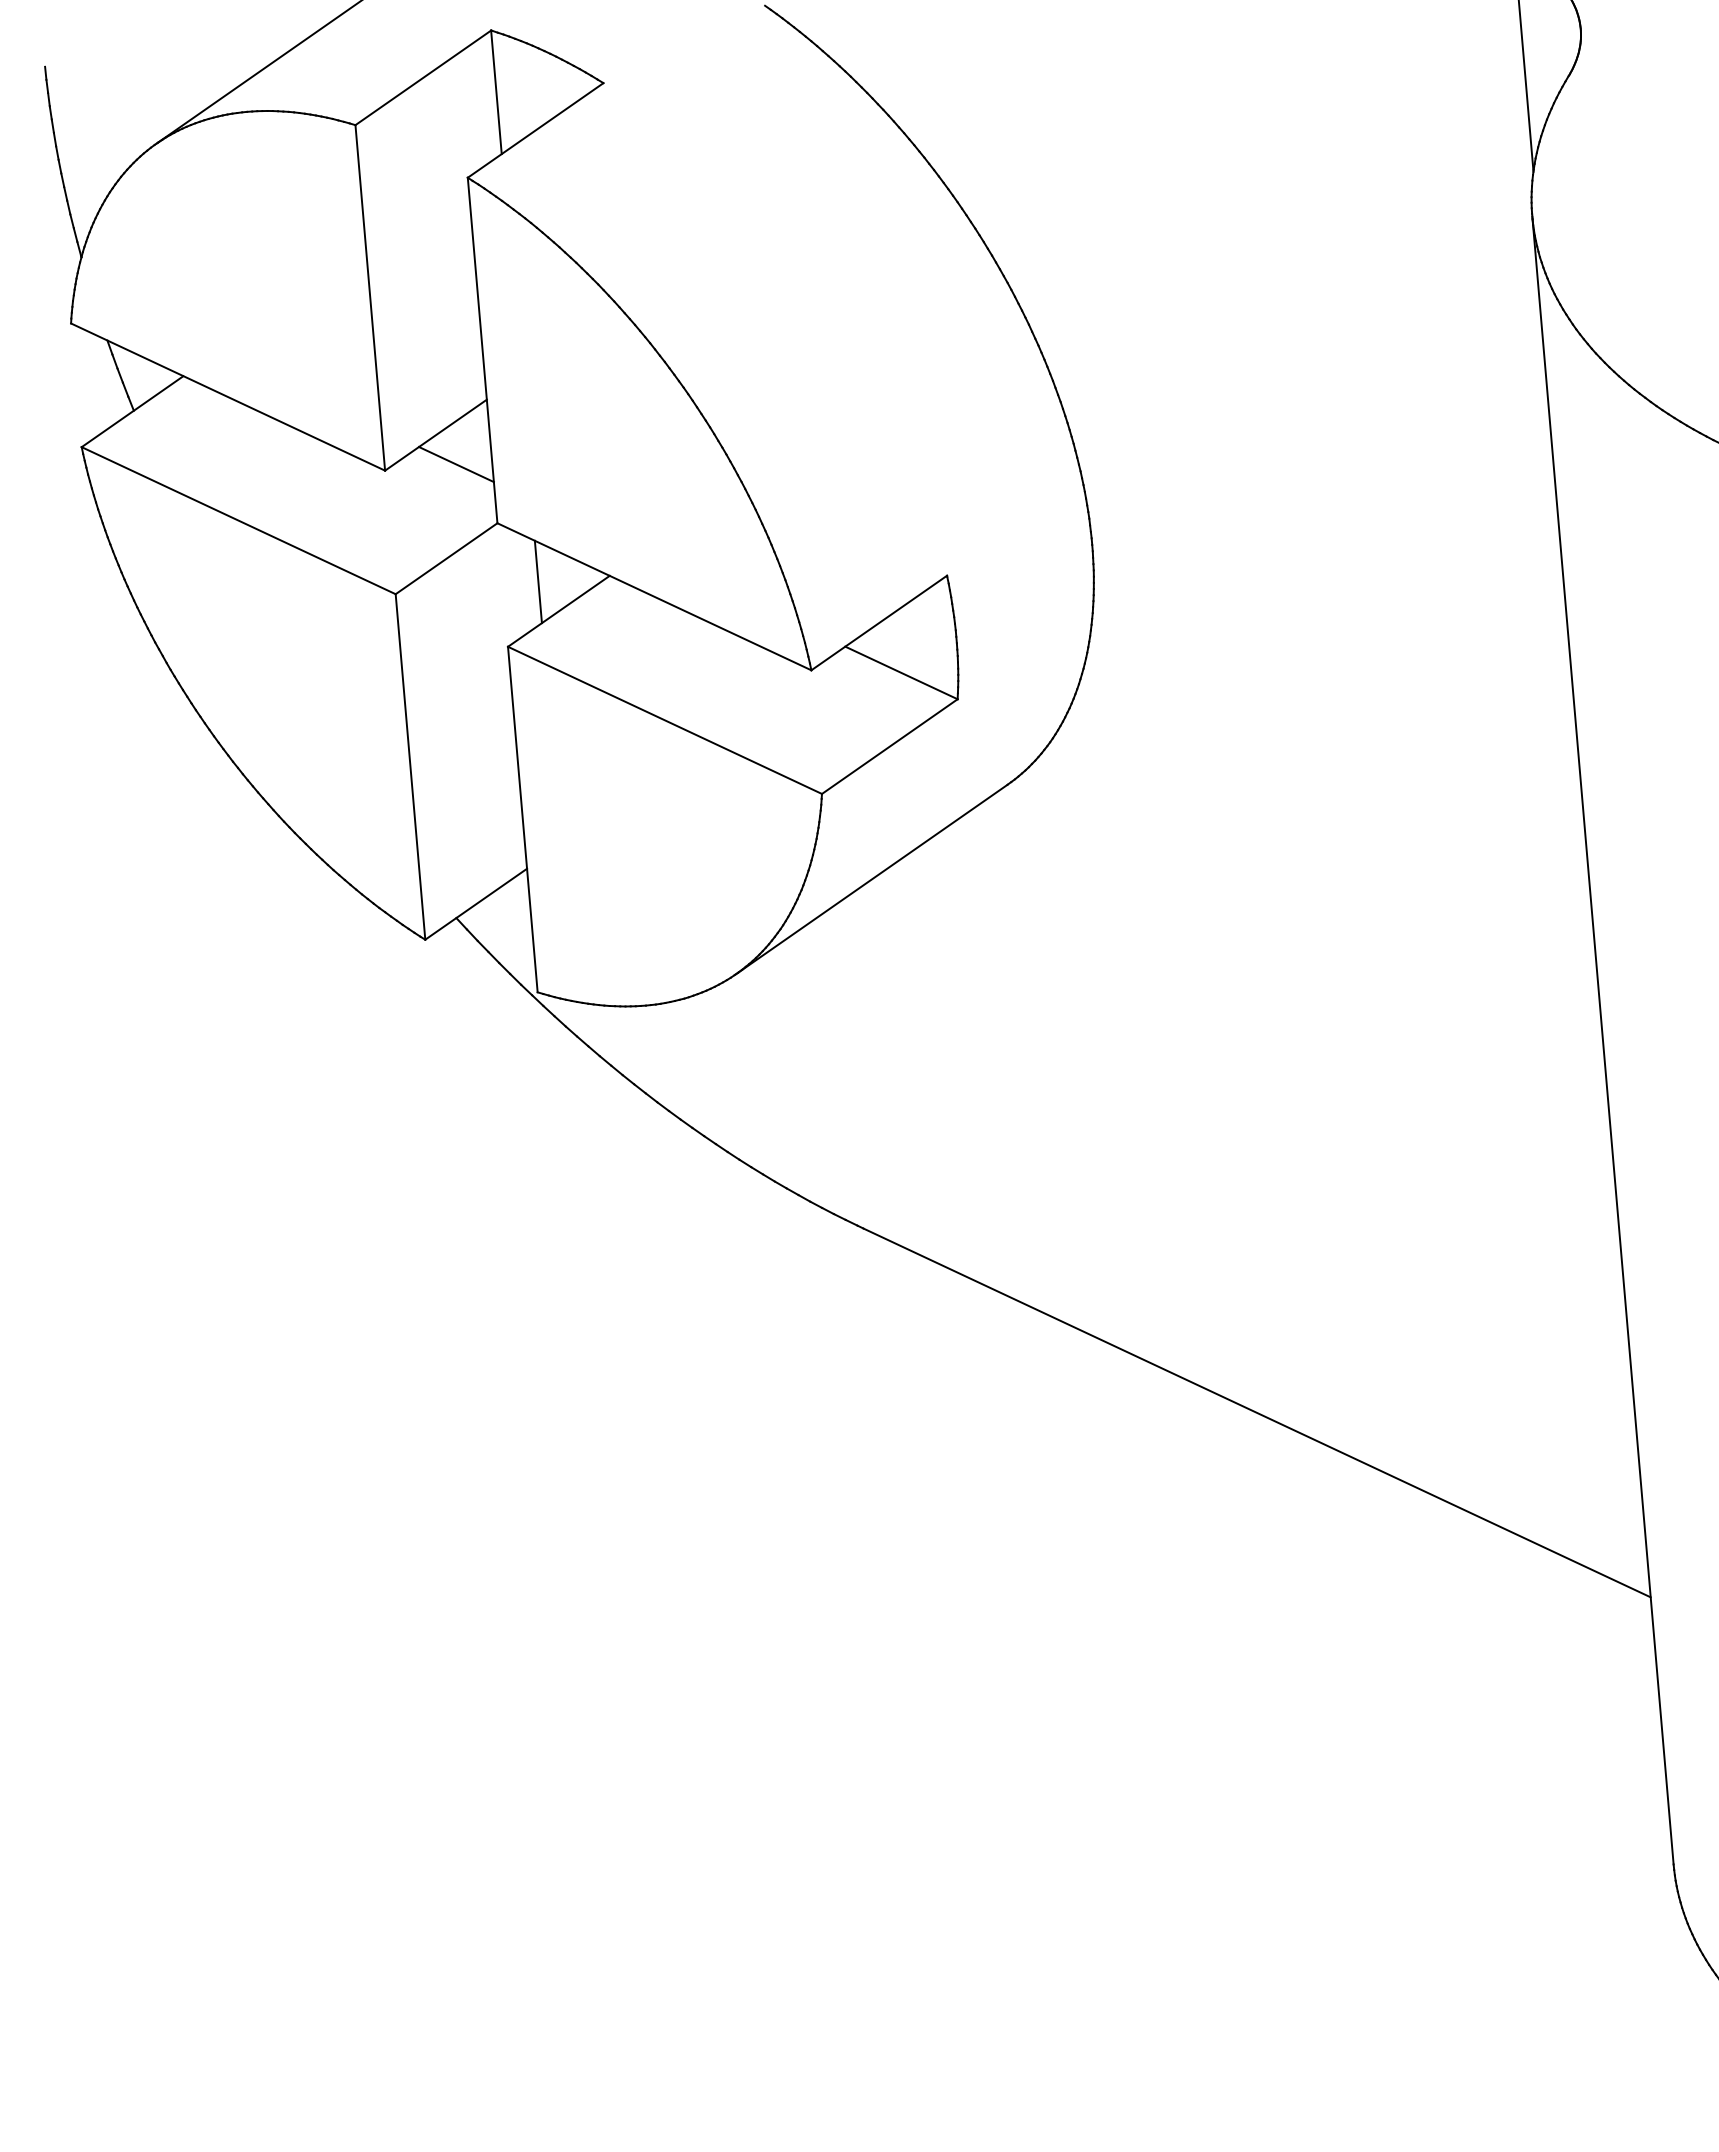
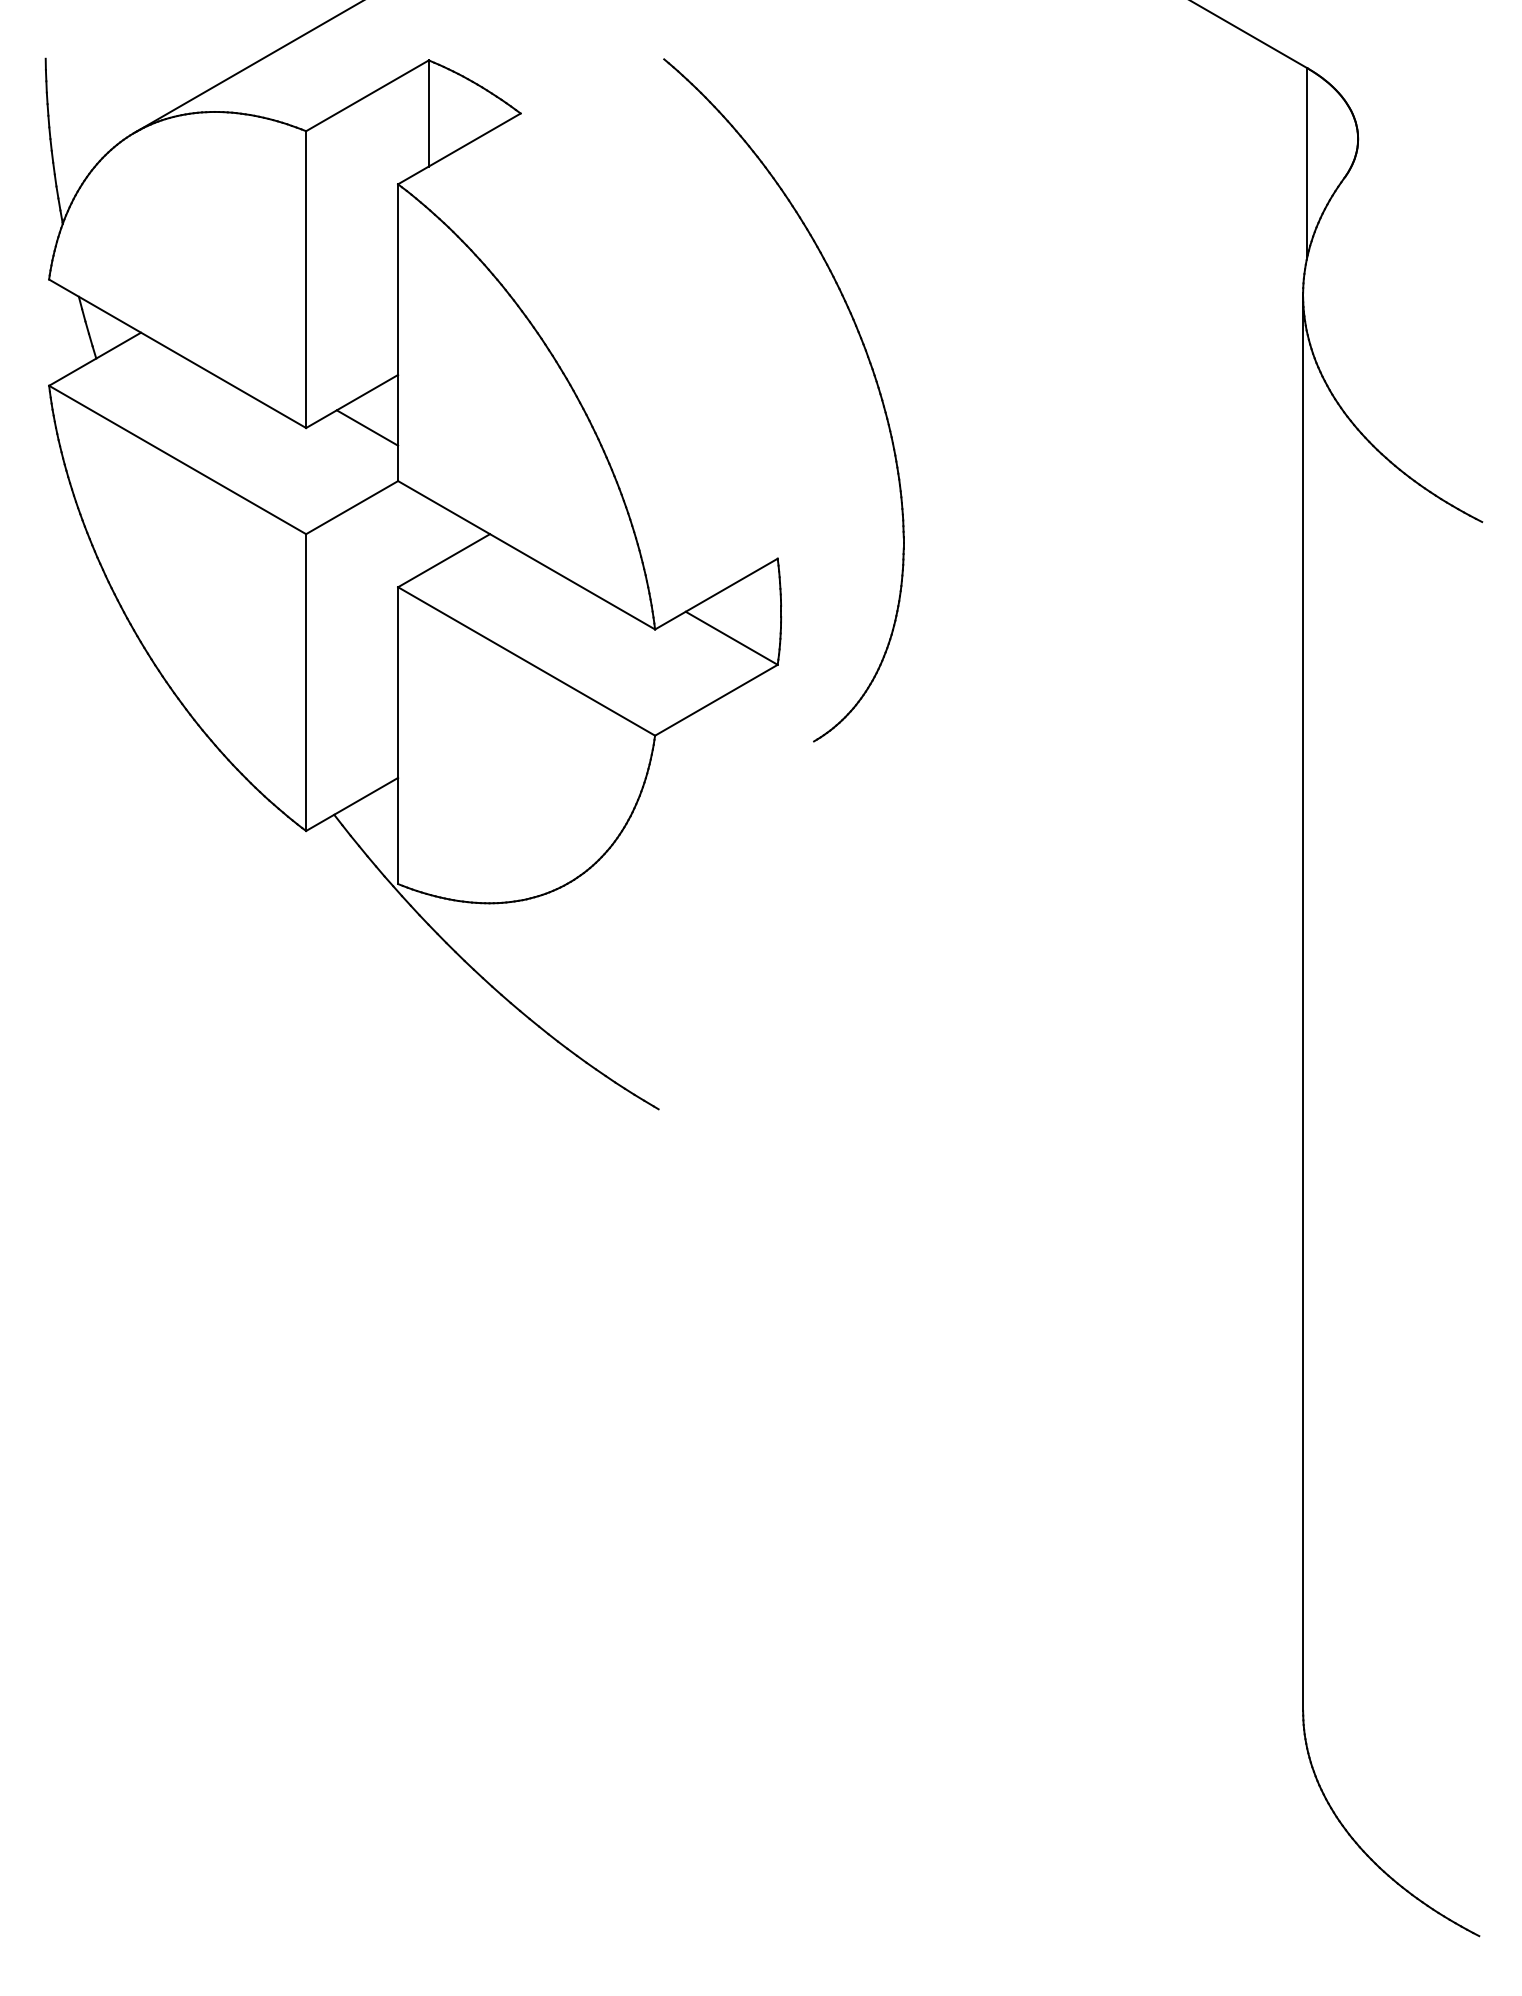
line: (538, 581) -> (428, 533), removed
line: (872, 879) -> (691, 812), removed
line: (1256, 1413) -> (980, 1295), removed

